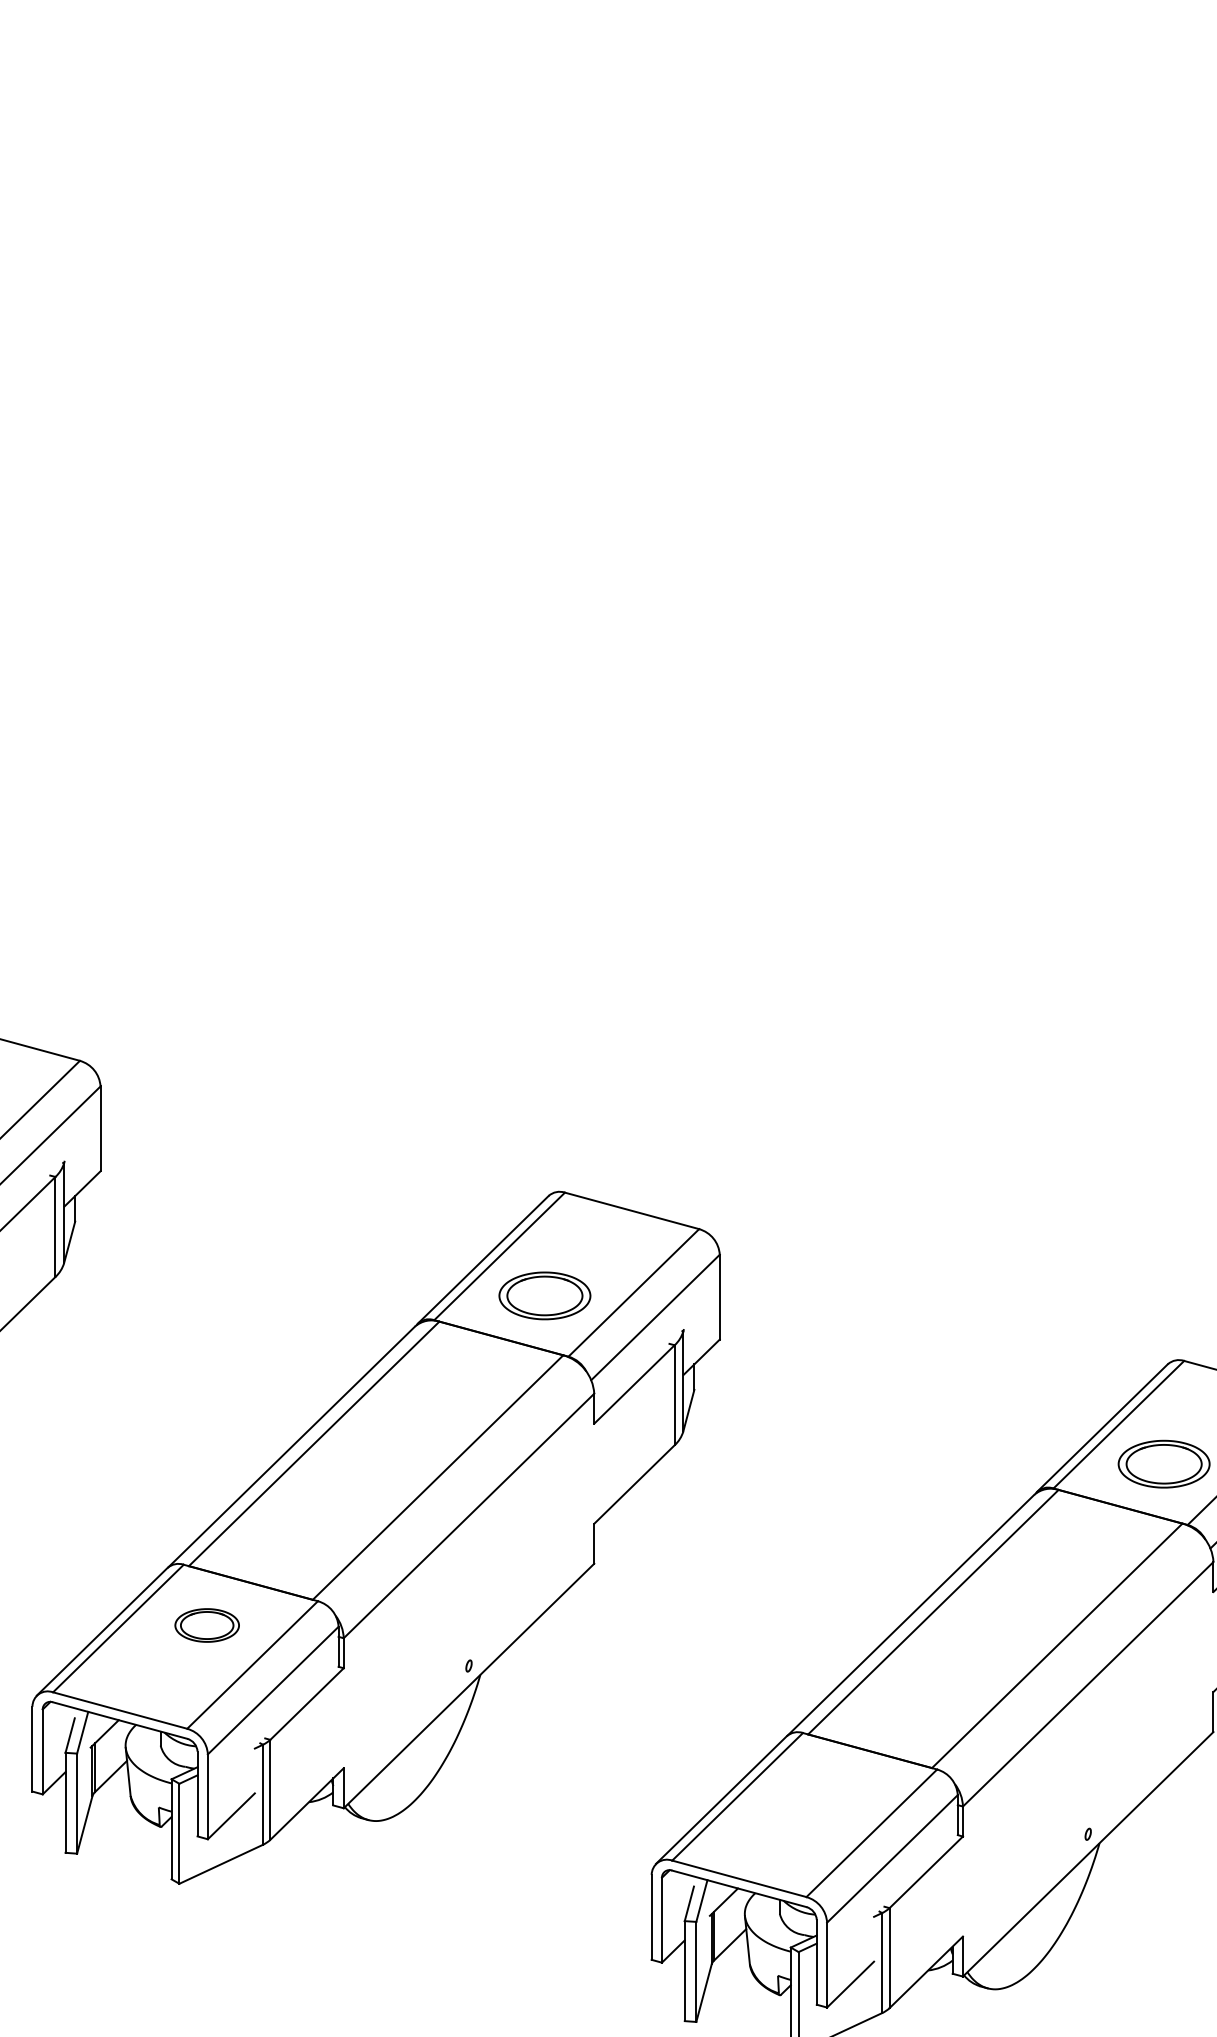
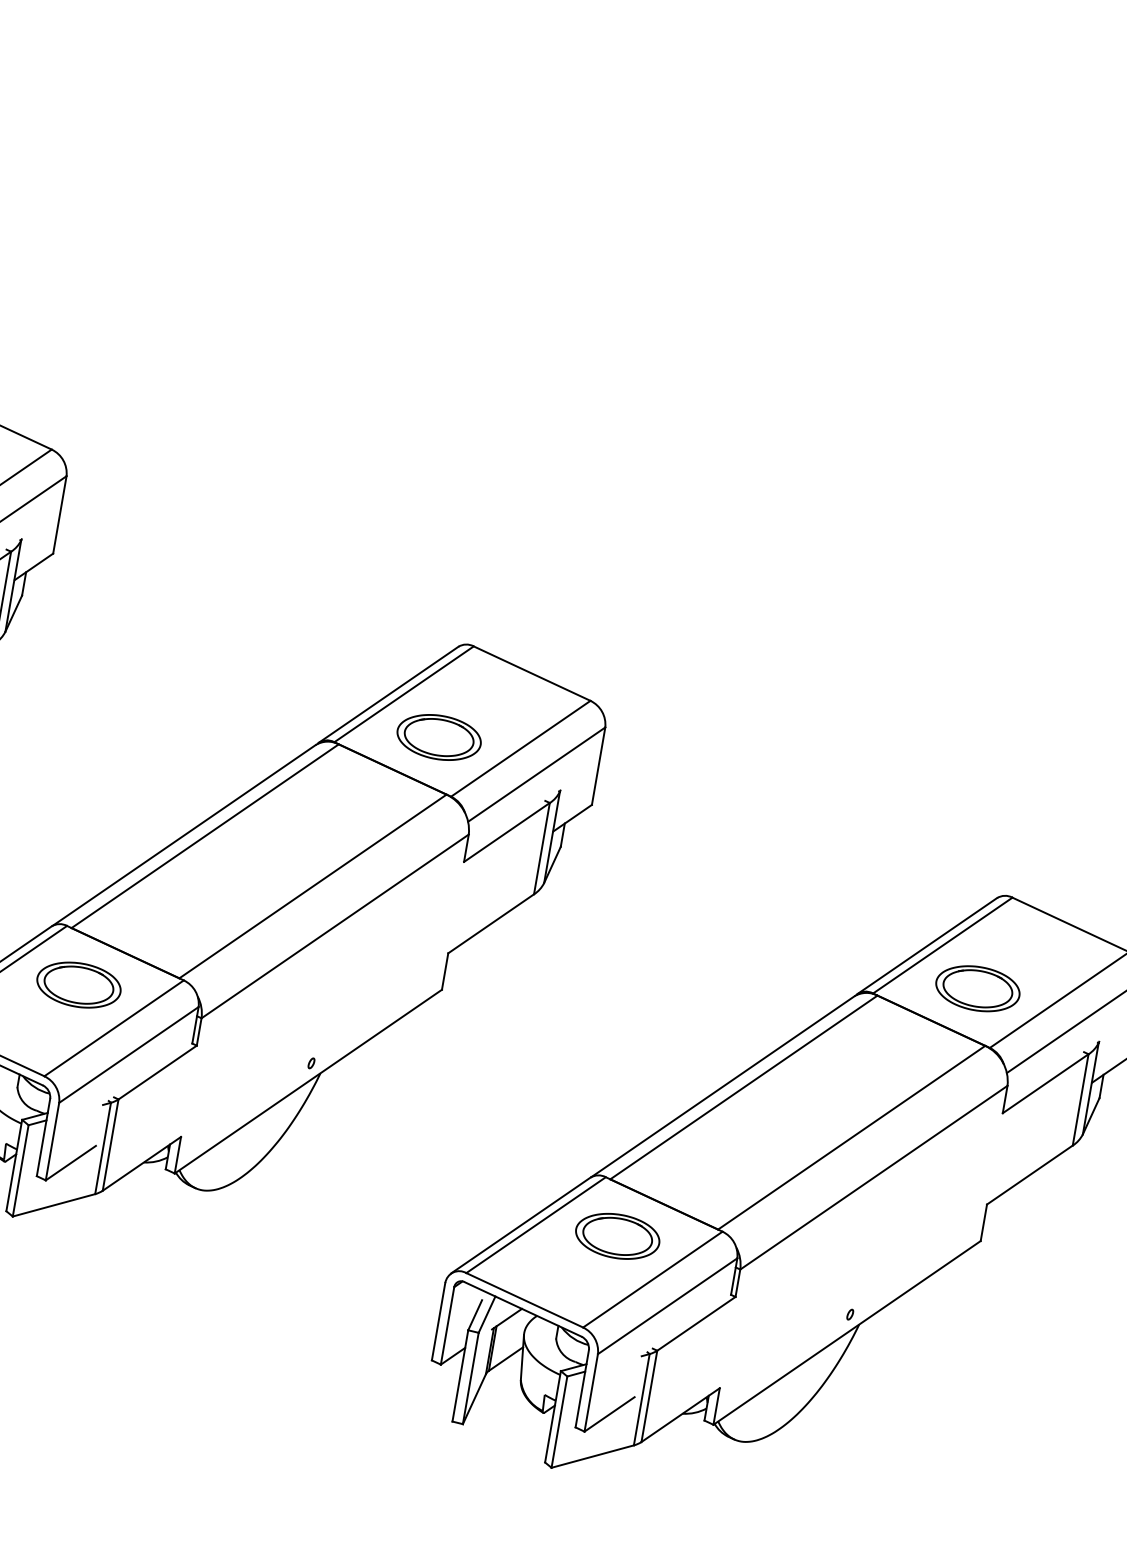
part: (206, 1625) -> (78, 985), size x1.43
part: (826, 1793) -> (617, 1236), added

